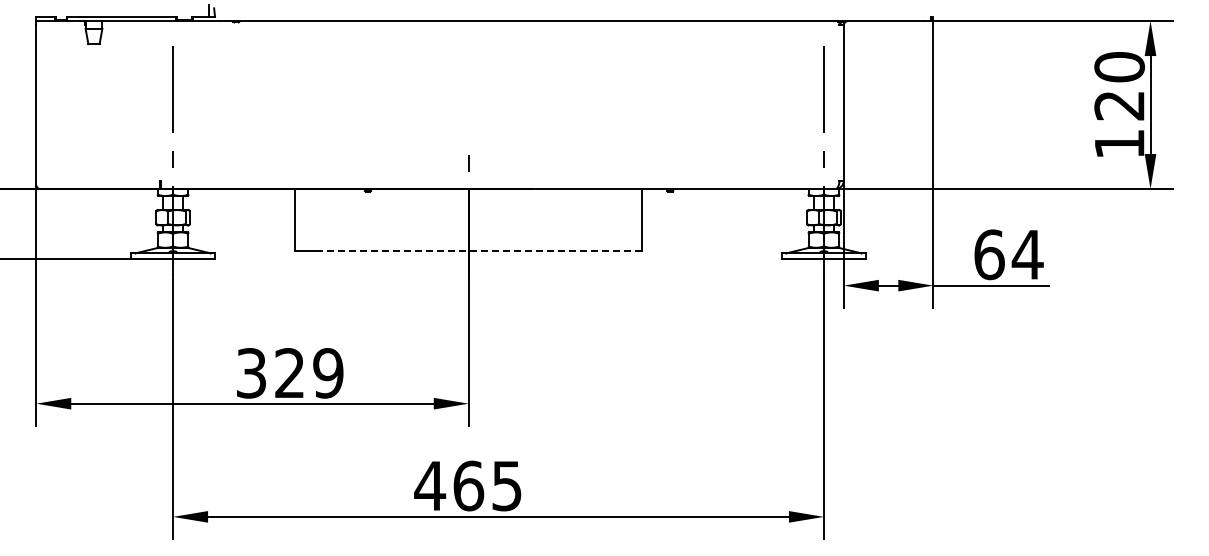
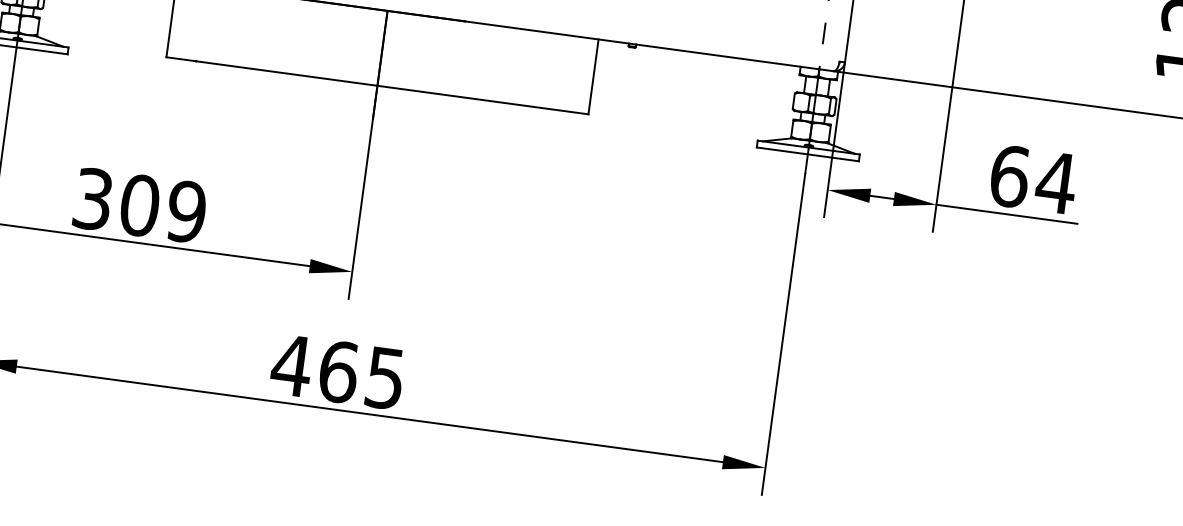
line: (480, 250) -> (391, 87), dashed -> solid
text: (289, 373) -> (139, 205), 329 -> 309

